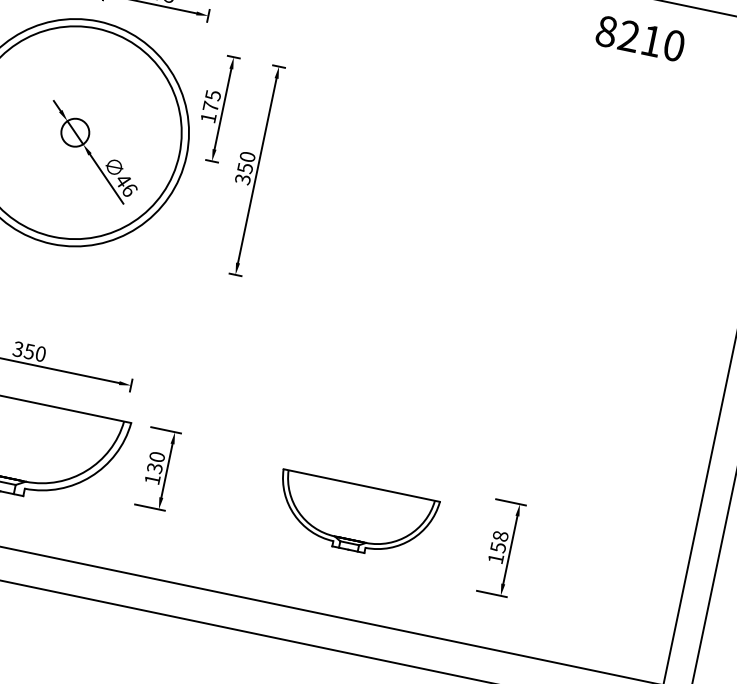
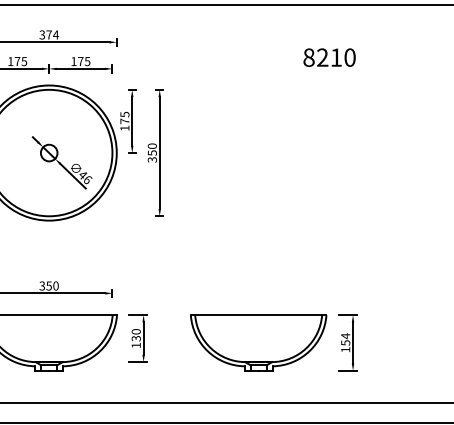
text: (640, 38) -> (329, 57), moved
part: (354, 516) -> (258, 342), size x1.43
text: (500, 536) -> (345, 336), 158 -> 154

